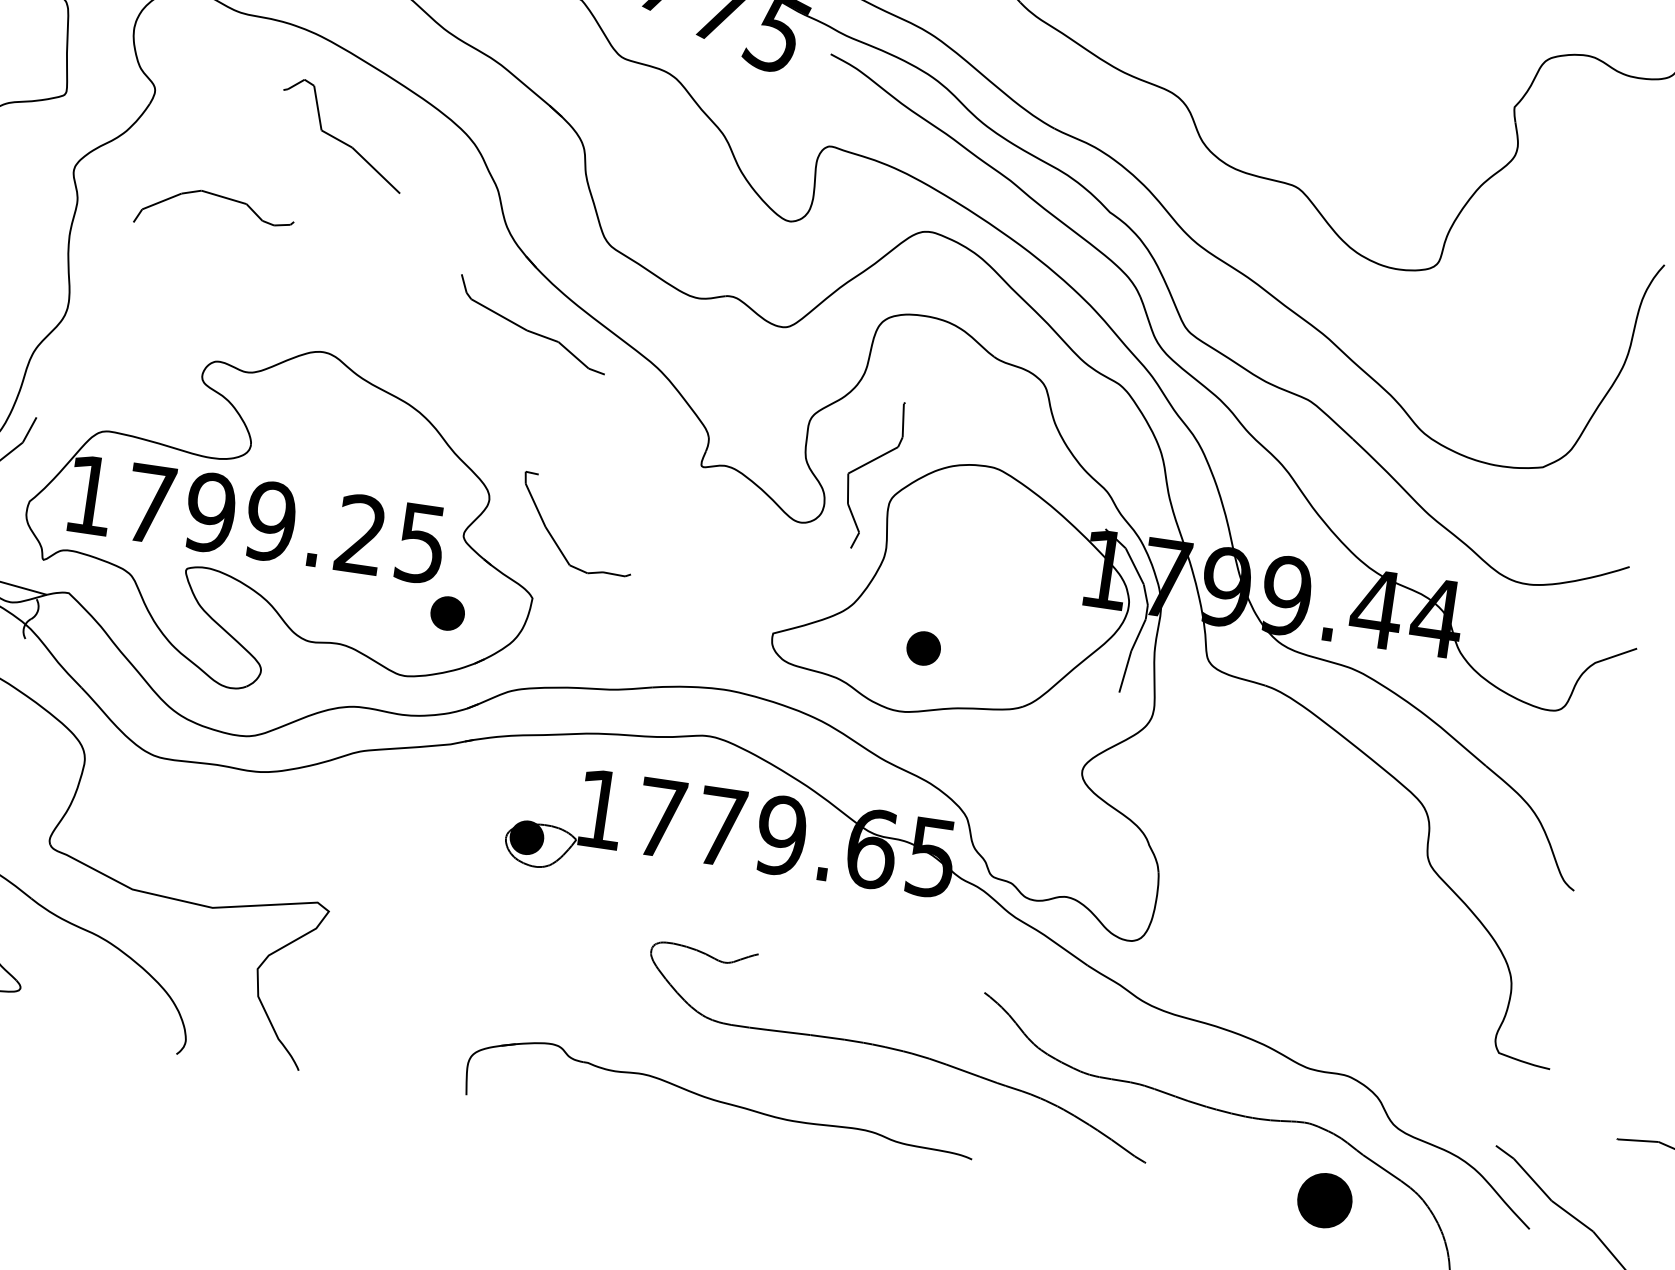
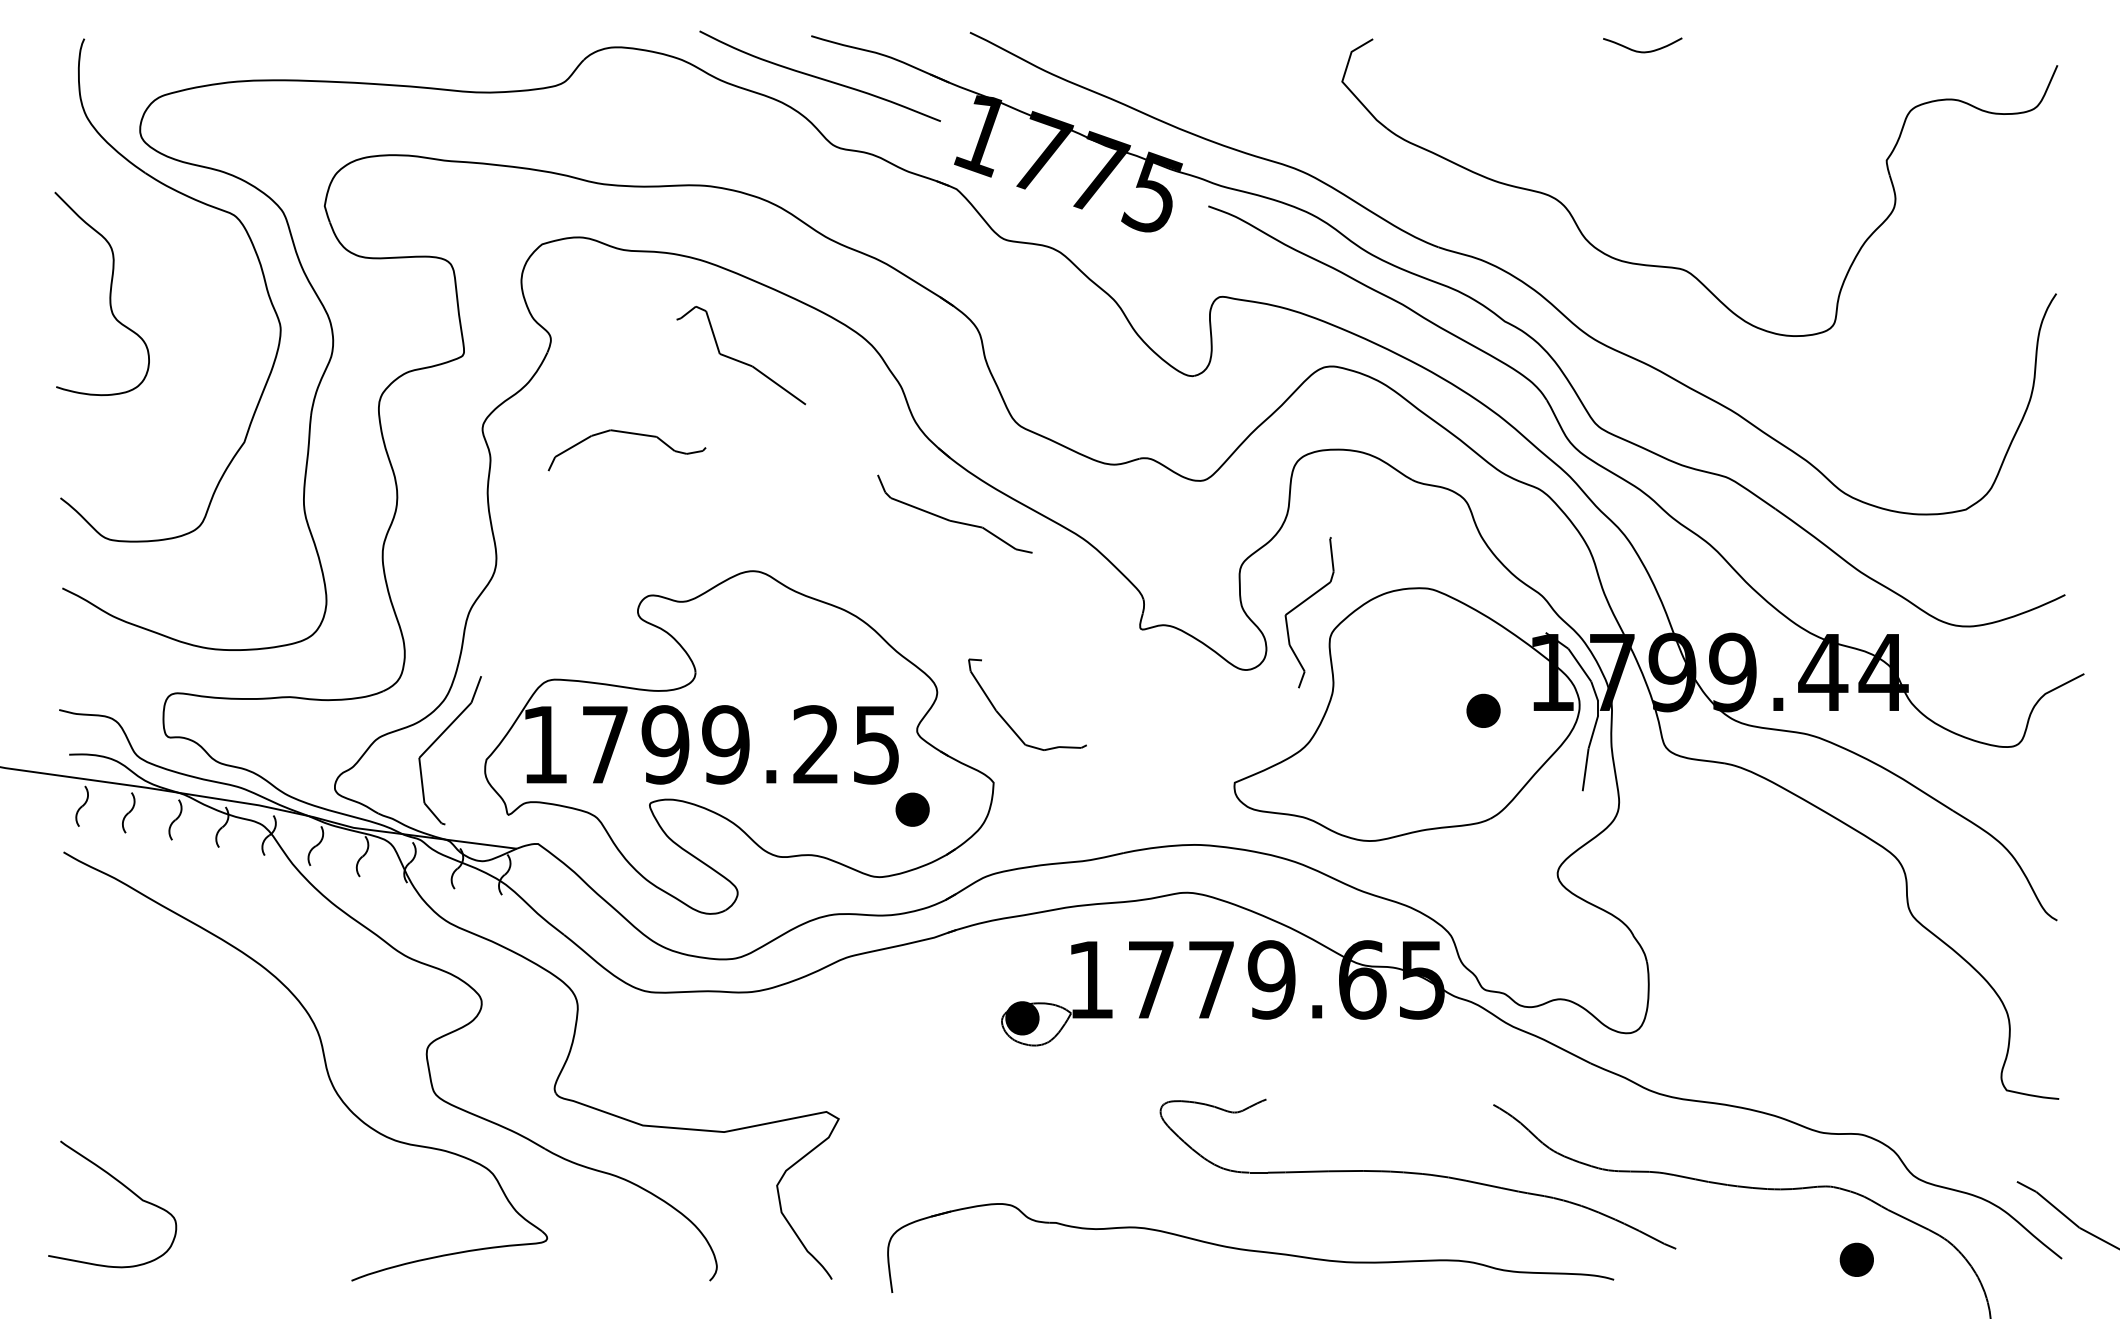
part: (923, 648) -> (1483, 710), moved
part: (721, 1099) -> (1250, 1247), size x1.43
part: (1324, 1199) -> (1856, 1259), size x0.62

